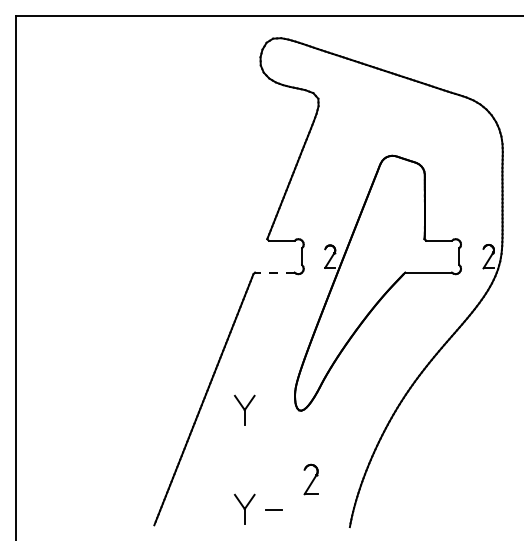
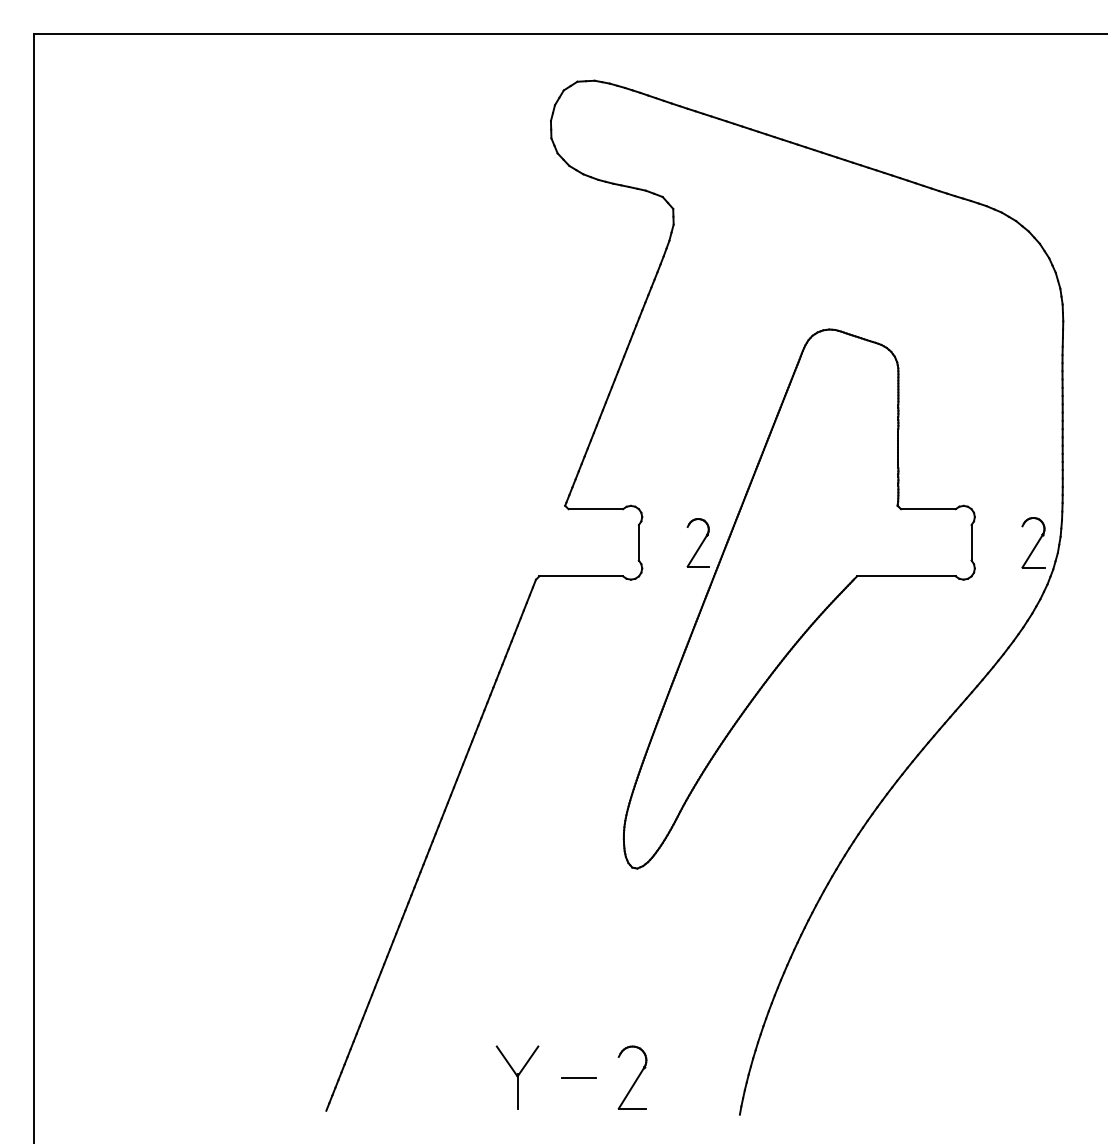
line: (274, 272) -> (580, 576), dashed -> solid
part: (244, 409) -> (516, 865), removed
part: (310, 479) -> (631, 1077), moved

